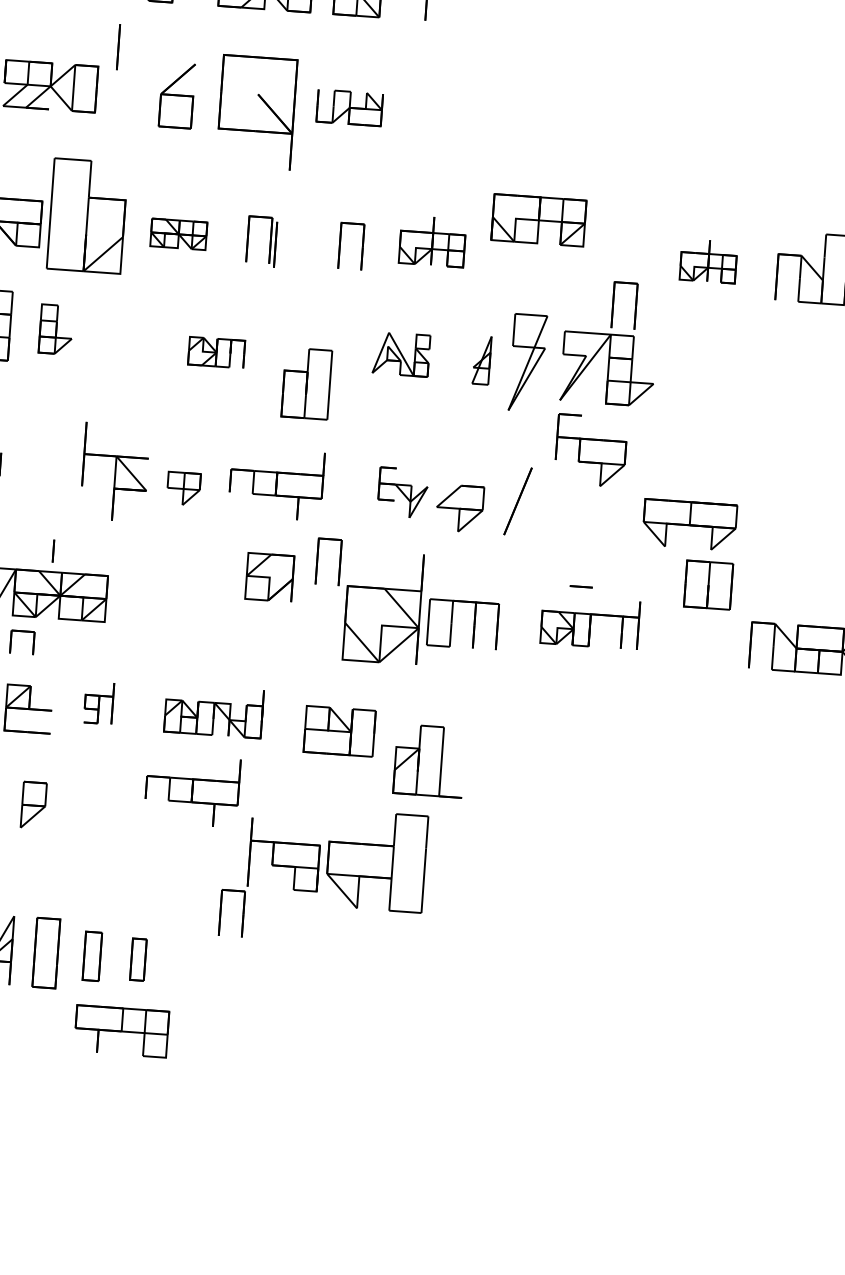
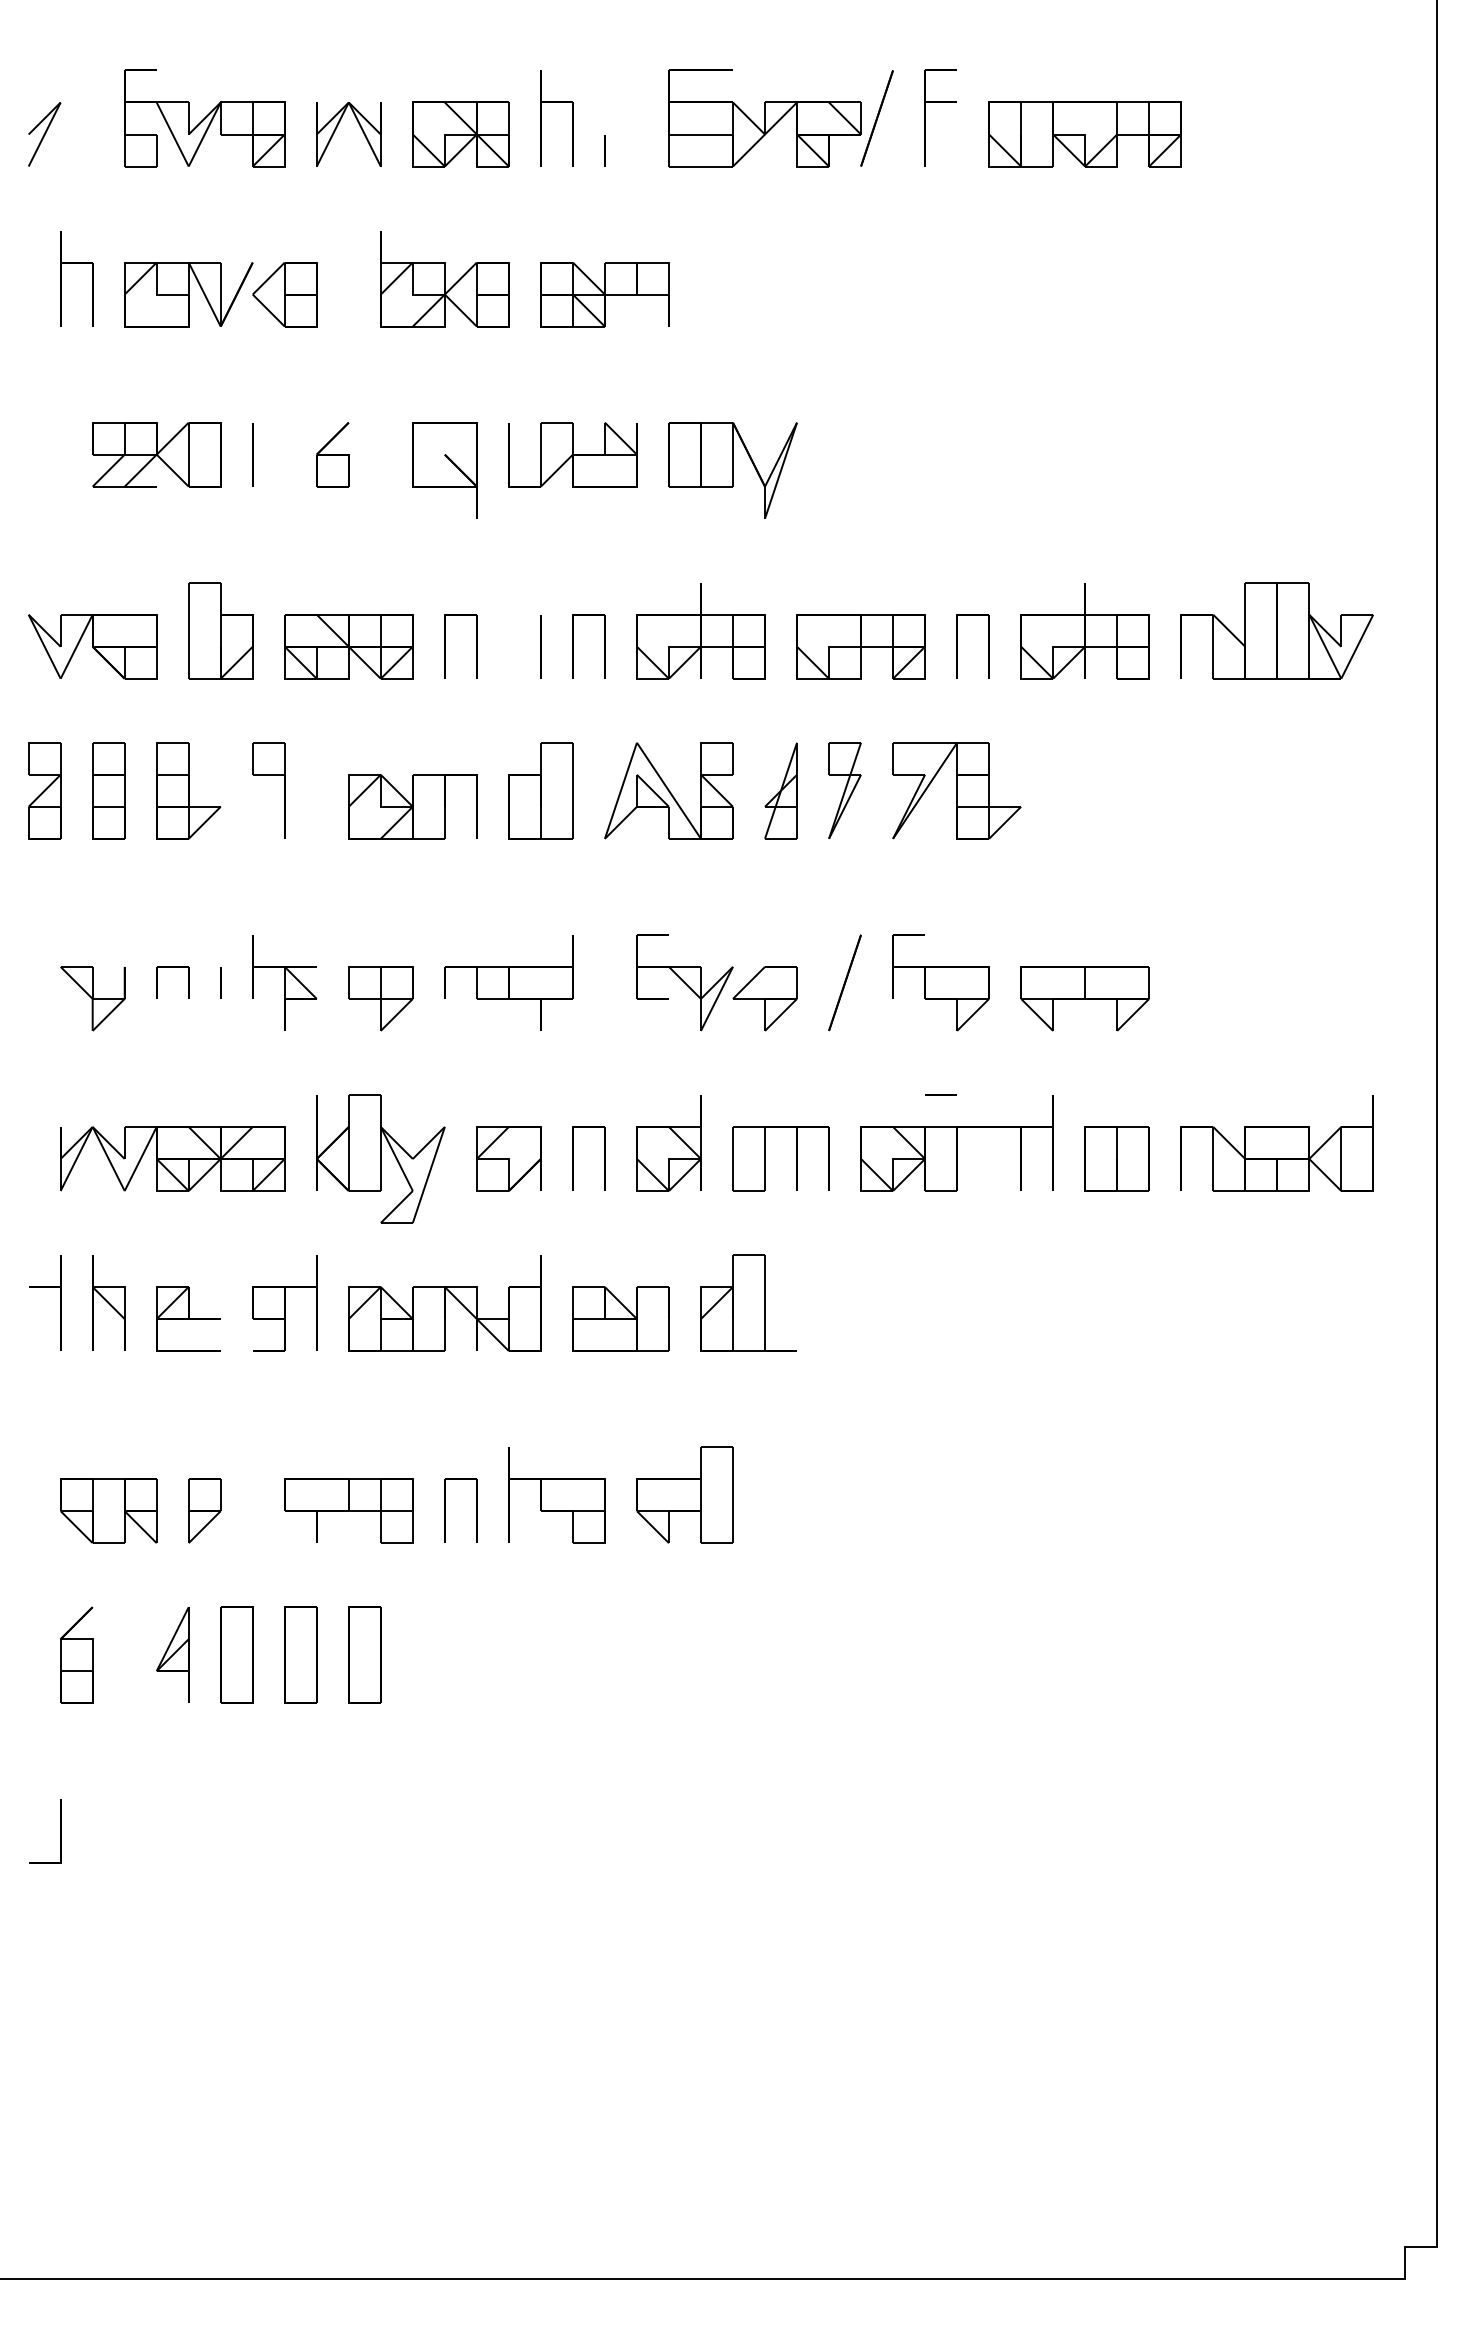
line: (118, 47) -> (252, 454), moved
part: (176, 95) -> (332, 454), size x0.71
part: (349, 107) -> (572, 454), size x1.43
part: (256, 112) -> (444, 470), size x0.62
part: (463, 127) -> (732, 470), added
part: (87, 216) -> (220, 630), size x0.62
part: (538, 220) -> (860, 646), moved
part: (178, 234) -> (348, 646), size x1.67
part: (432, 241) -> (700, 631), size x1.43
line: (275, 244) -> (540, 646), moved
part: (708, 261) -> (1084, 631), size x1.67
part: (613, 304) -> (957, 646), moved
part: (114, 322) -> (268, 775), added
part: (56, 329) -> (188, 790), size x1.43
part: (216, 352) -> (412, 806), size x1.67
part: (401, 354) -> (668, 790), size x1.67
part: (481, 359) -> (780, 790), size x1.43
part: (527, 363) -> (844, 790), size x0.71
part: (306, 383) -> (540, 790), moved
part: (590, 450) -> (940, 982), moved
part: (115, 472) -> (284, 982), size x0.71
part: (183, 488) -> (380, 998), size x1.43
part: (402, 492) -> (684, 982), size x1.43
line: (53, 550) -> (220, 982), moved
part: (317, 561) -> (573, 1158), moved
part: (269, 577) -> (508, 1158), moved
part: (708, 584) -> (1116, 1158), moved
part: (175, 603) -> (380, 1158), added
part: (382, 607) -> (668, 1143), size x0.62
part: (589, 622) -> (956, 1143), size x1.43
part: (22, 631) -> (172, 967), moved
part: (98, 702) -> (284, 1303), size x1.67
part: (213, 711) -> (444, 1303), size x1.43
part: (429, 760) -> (748, 1302), moved
part: (192, 790) -> (422, 1415), removed
part: (33, 805) -> (204, 1510), moved
part: (376, 860) -> (684, 1494), size x0.71
part: (220, 912) -> (445, 1510), moved
part: (92, 955) -> (300, 1654), size x1.43
part: (138, 959) -> (364, 1654), size x1.67
part: (121, 1030) -> (348, 1510), moved

